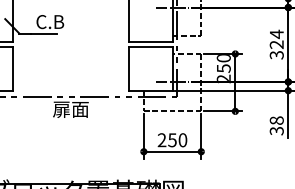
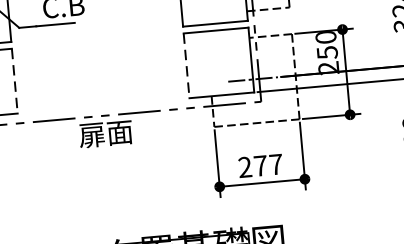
line: (13, 68) -> (15, 80), solid -> dashed
line: (128, 68) -> (185, 65), solid -> dashed
text: (177, 140) -> (268, 165), 250 -> 277

